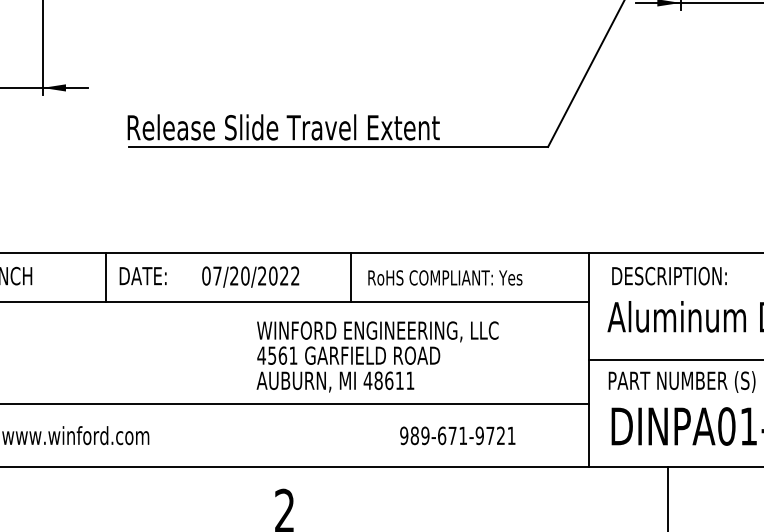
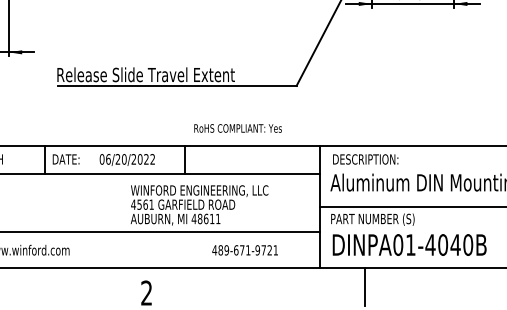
text: (217, 276) -> (108, 159), 07/20/2022 -> 06/20/2022
text: (444, 277) -> (237, 128), moved
text: (403, 436) -> (214, 250), 989-671-9721 -> 489-671-9721

